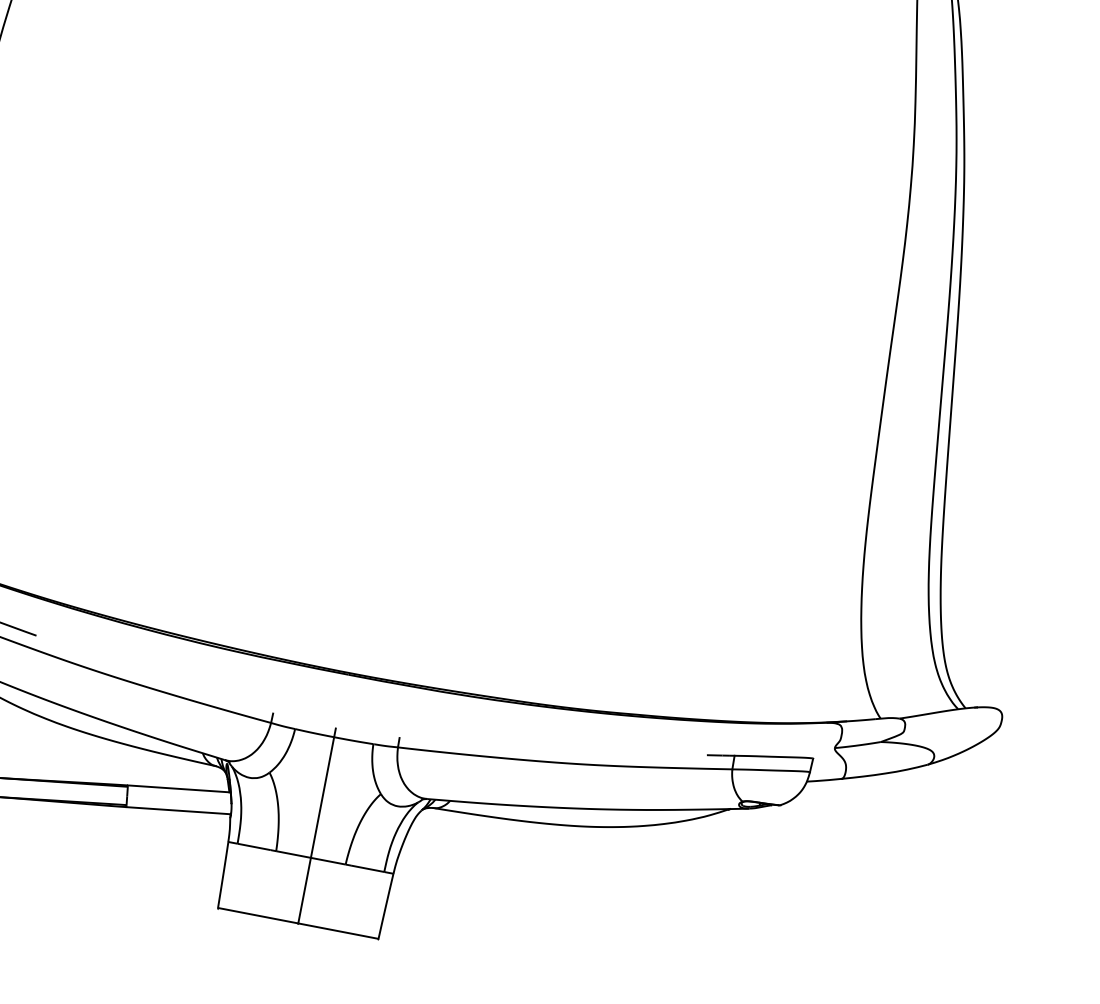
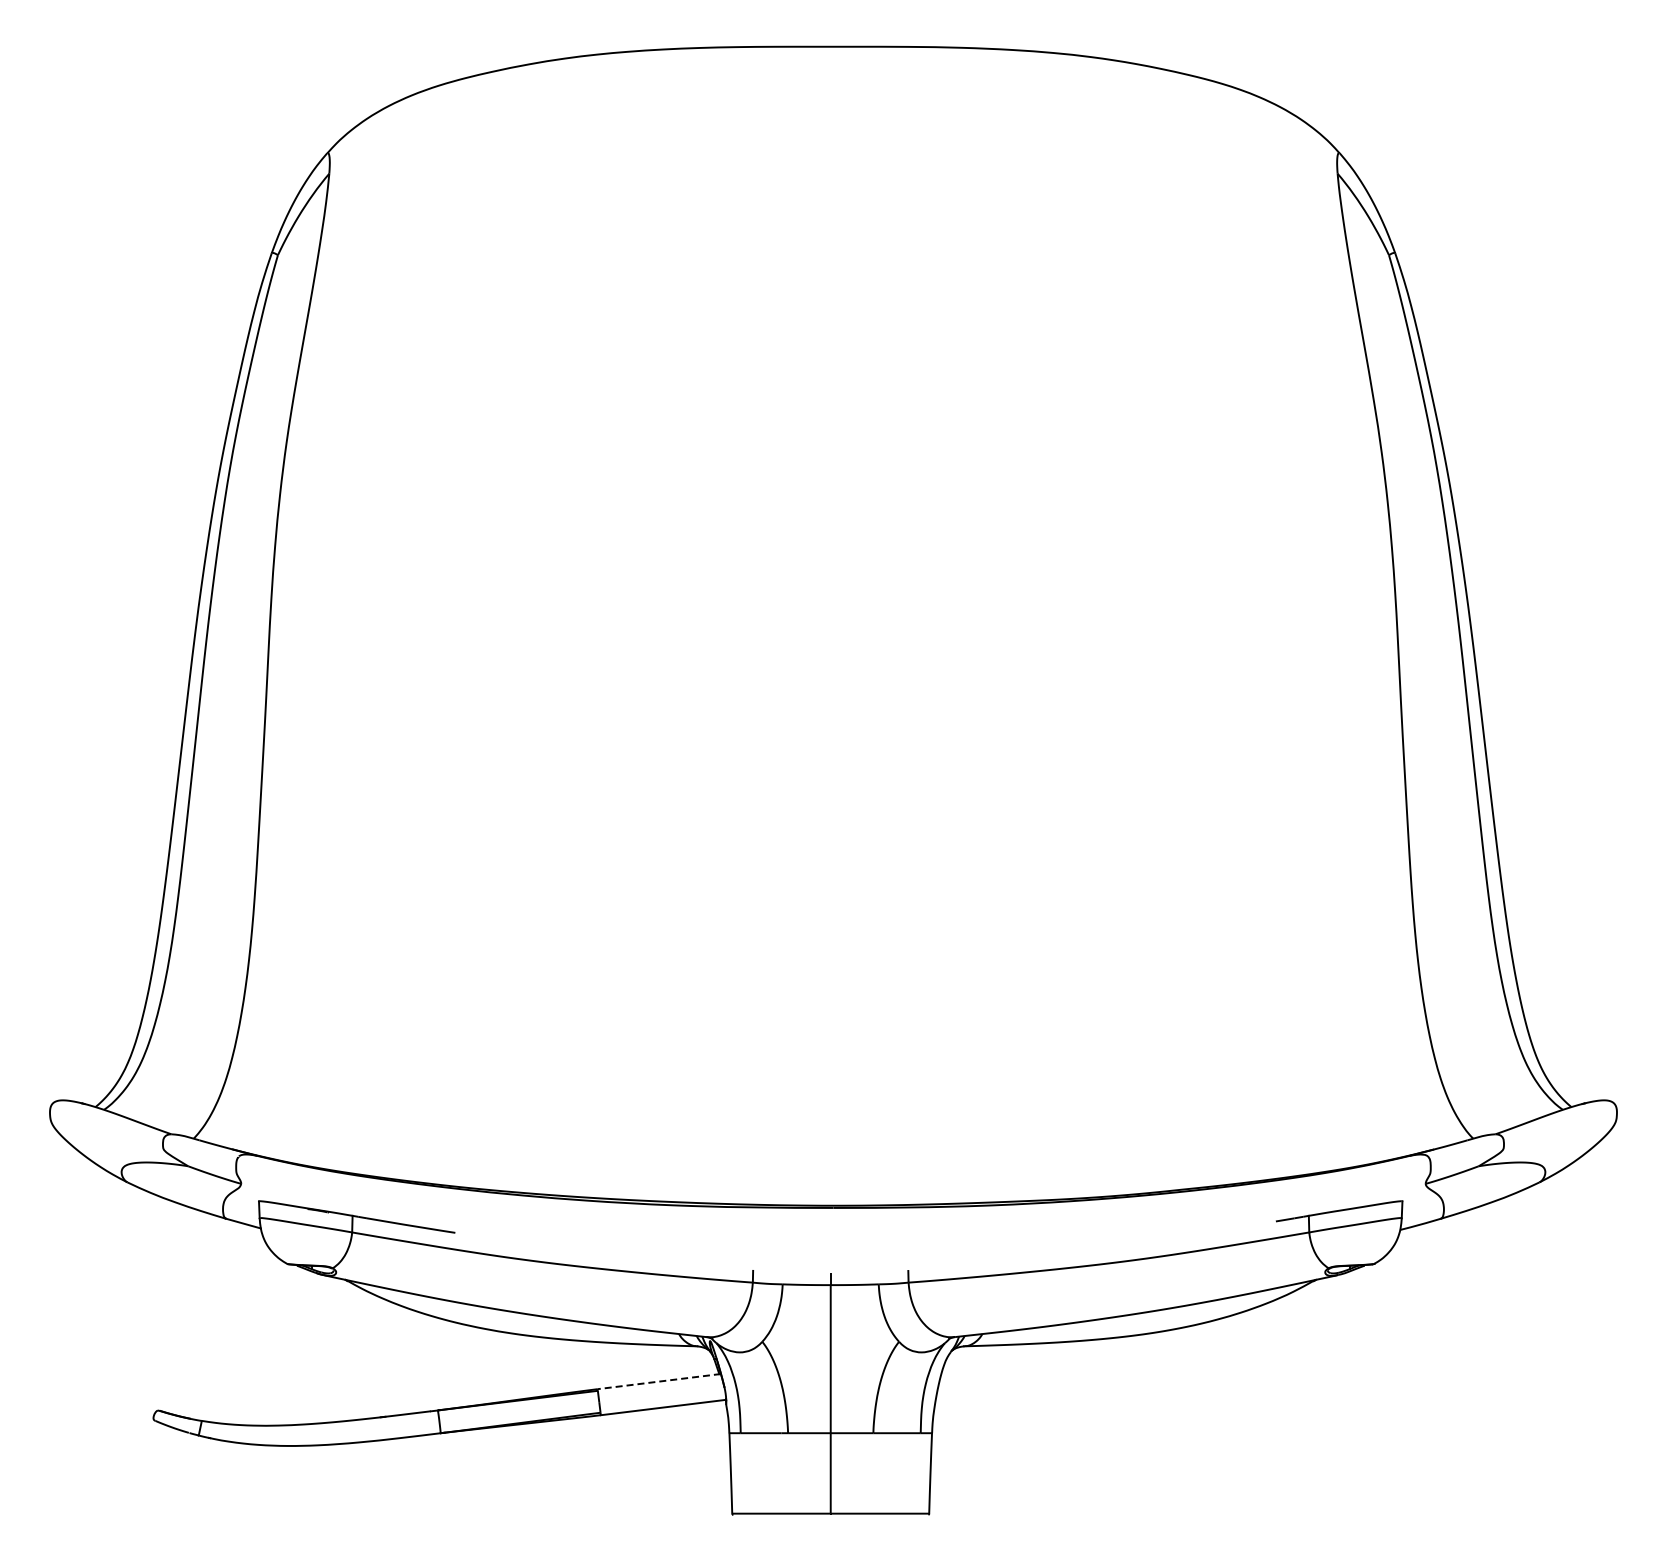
line: (178, 788) -> (658, 1381), solid -> dashed

